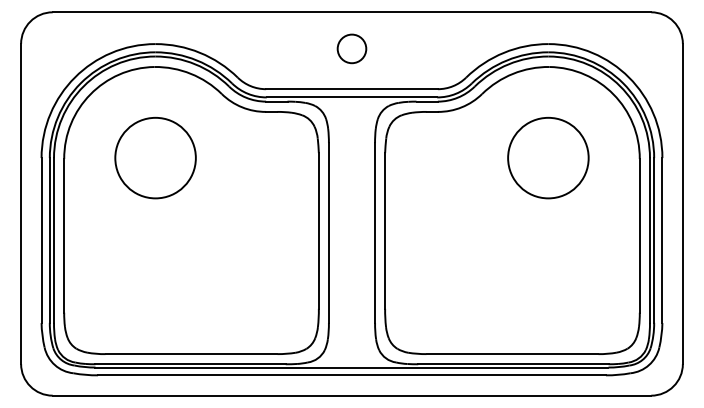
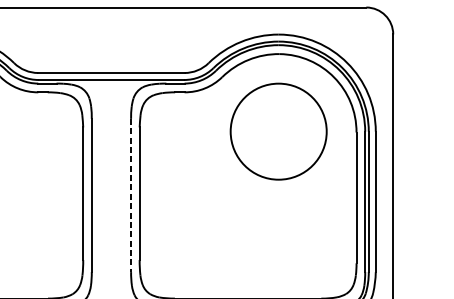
circle: (351, 48) -> (111, 38), removed
circle: (548, 157) -> (278, 131), size x1.4
line: (375, 233) -> (131, 195), solid -> dashed

